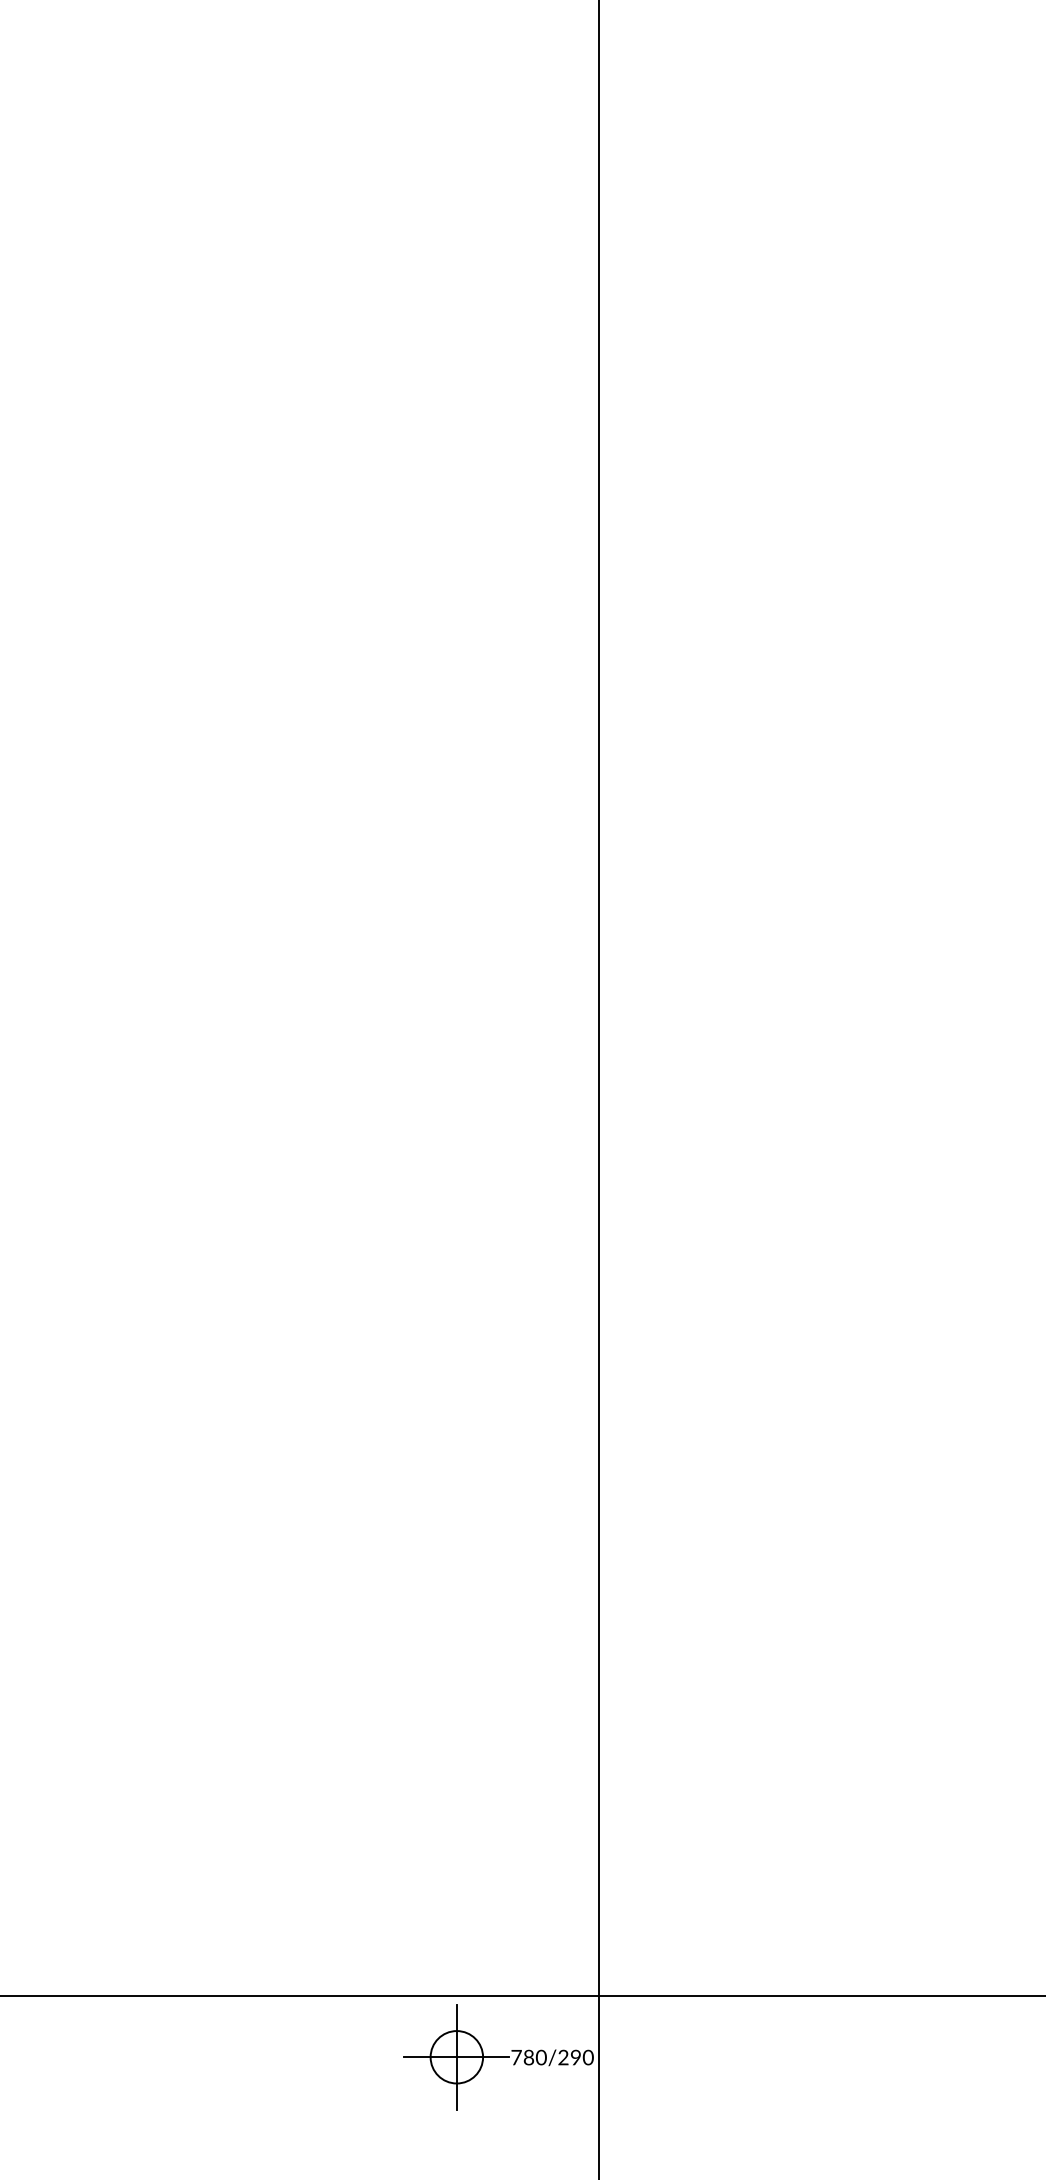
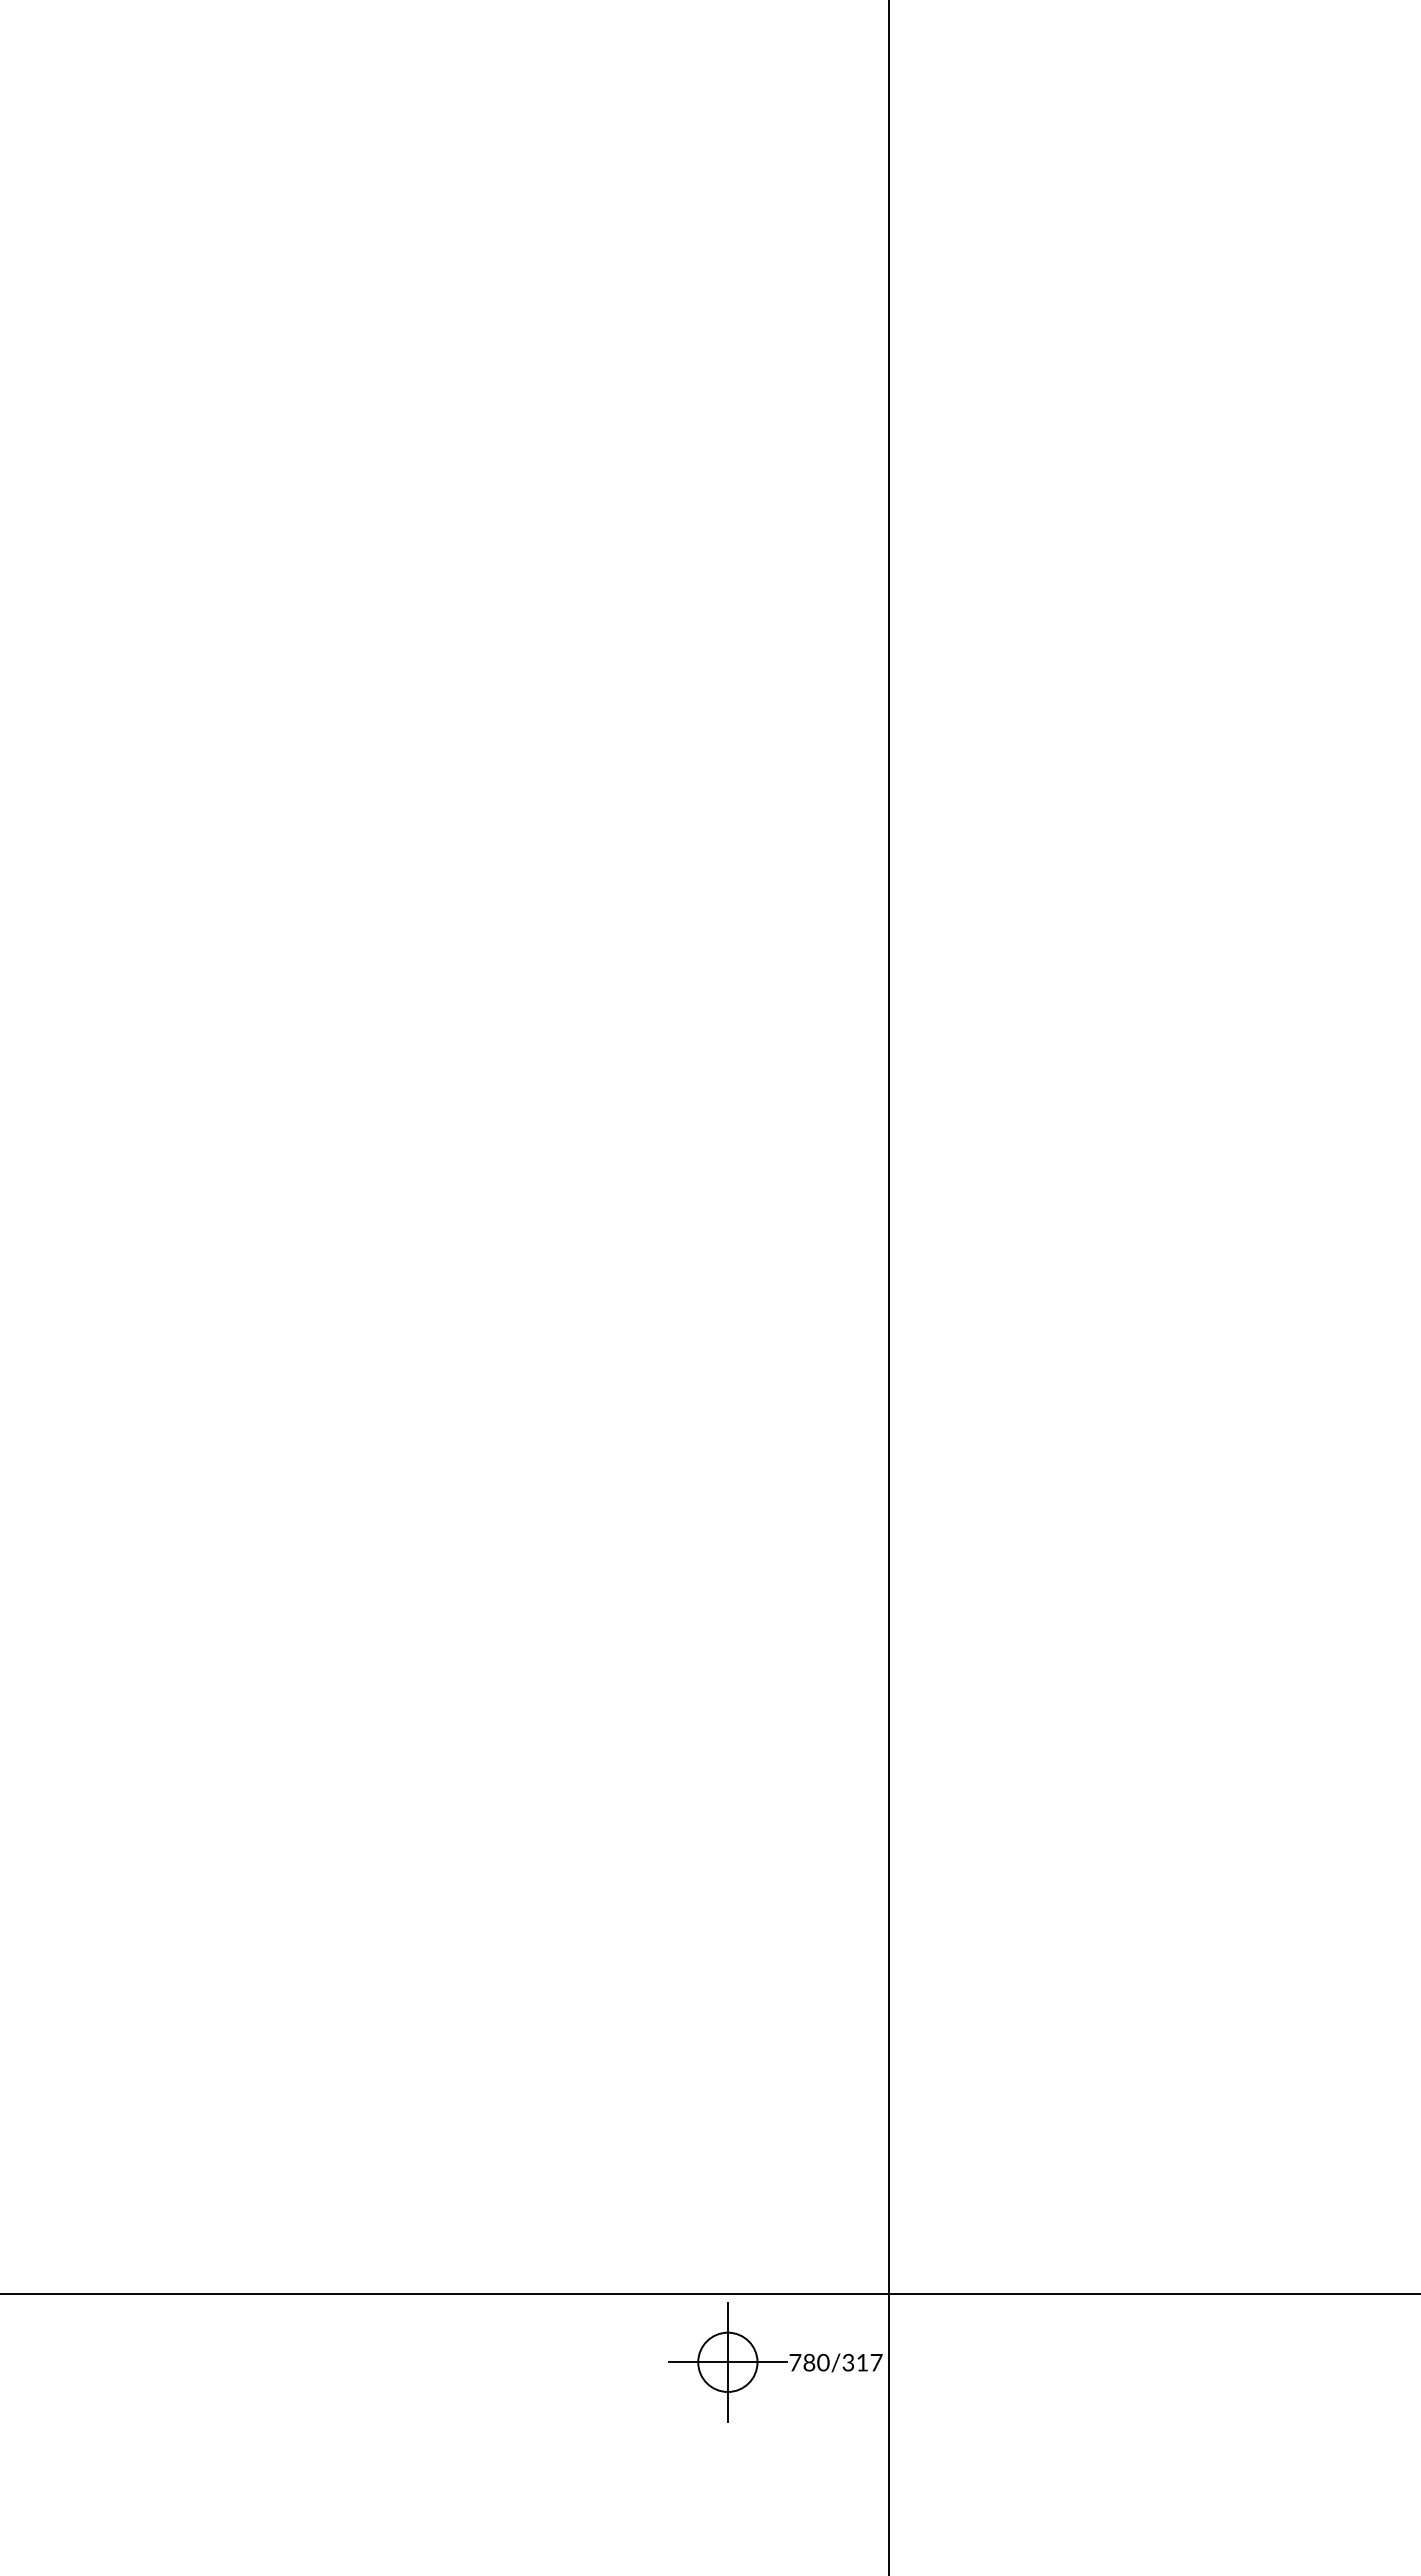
text: (575, 2057) -> (862, 2362), 780/290 -> 780/317

